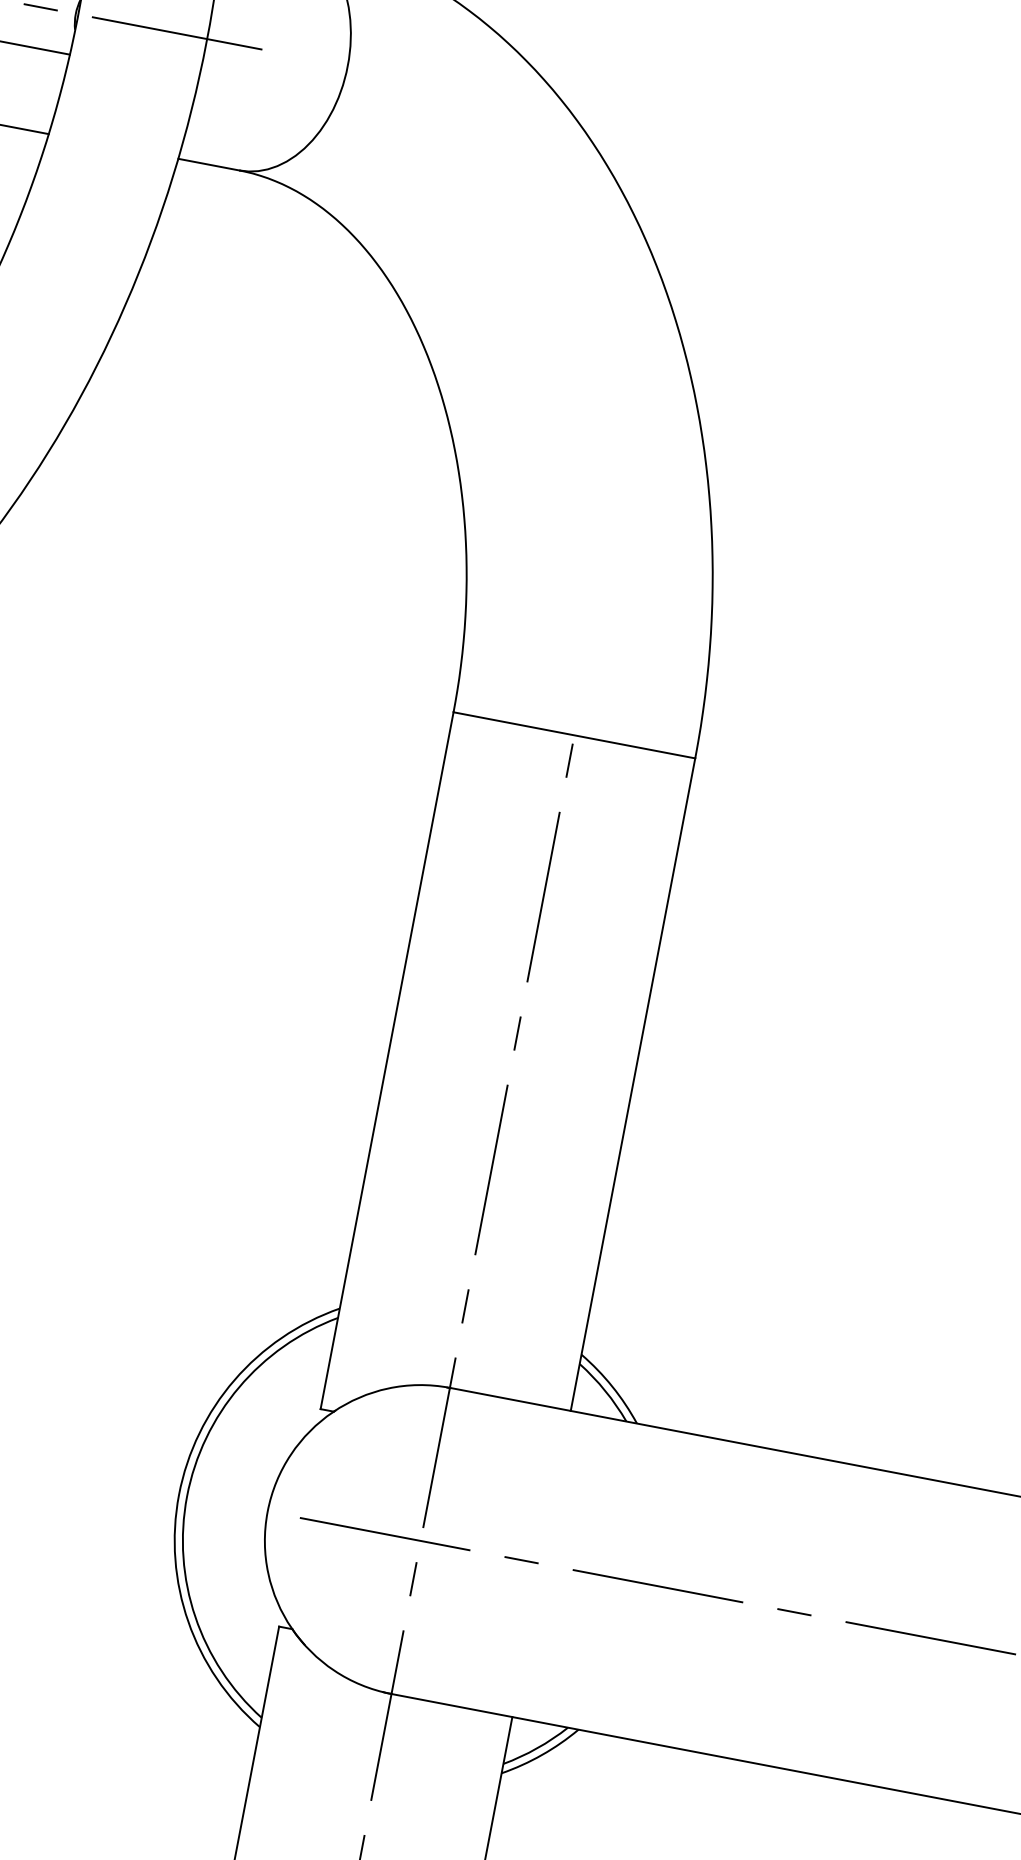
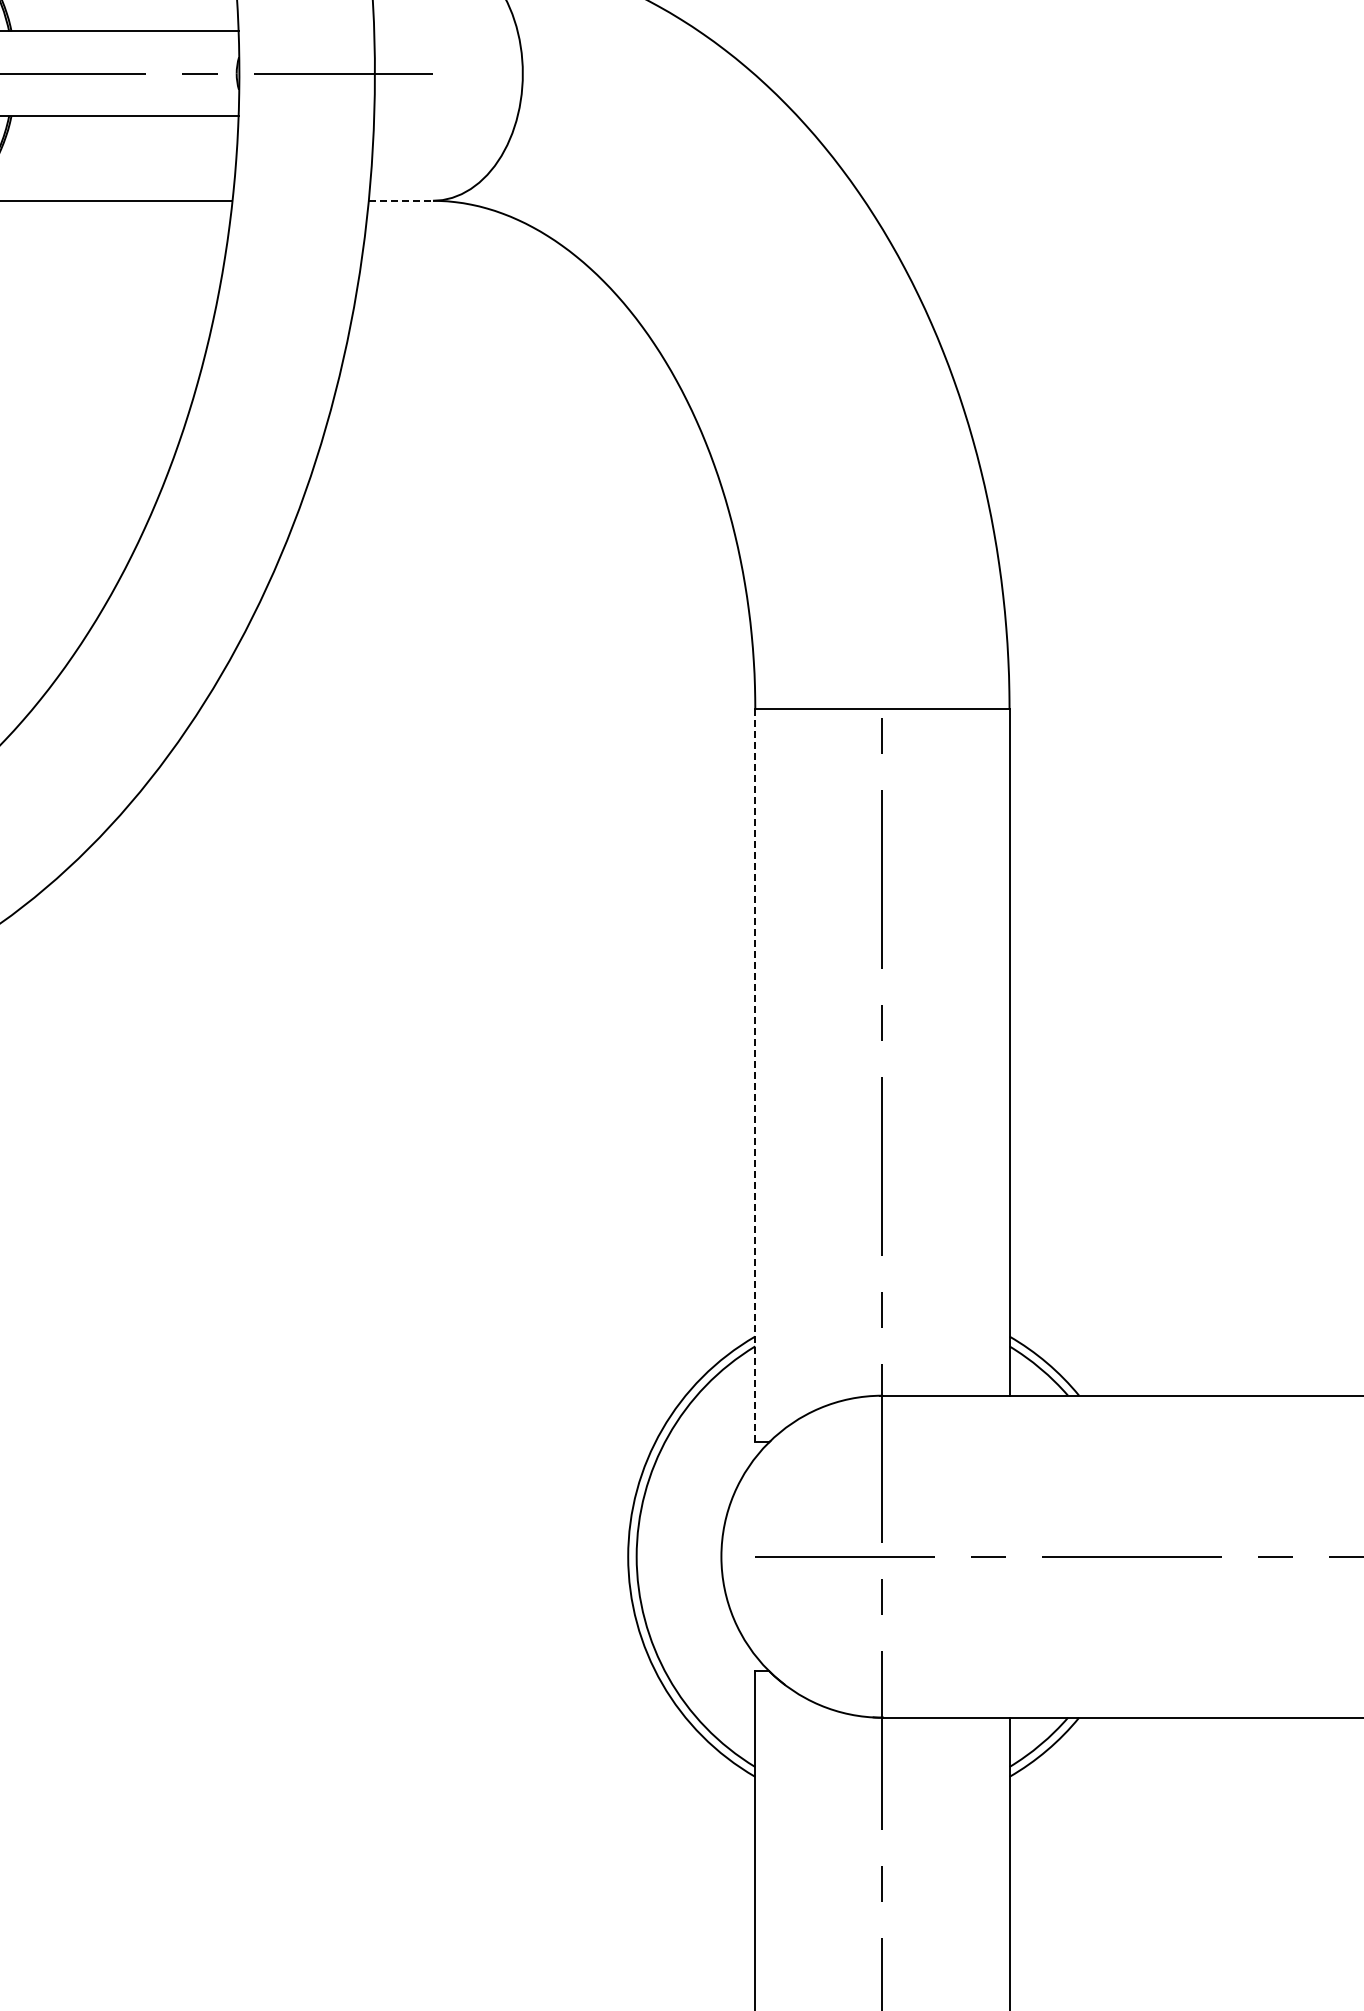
line: (209, 164) -> (401, 200), solid -> dashed
line: (387, 1060) -> (755, 1075), solid -> dashed

